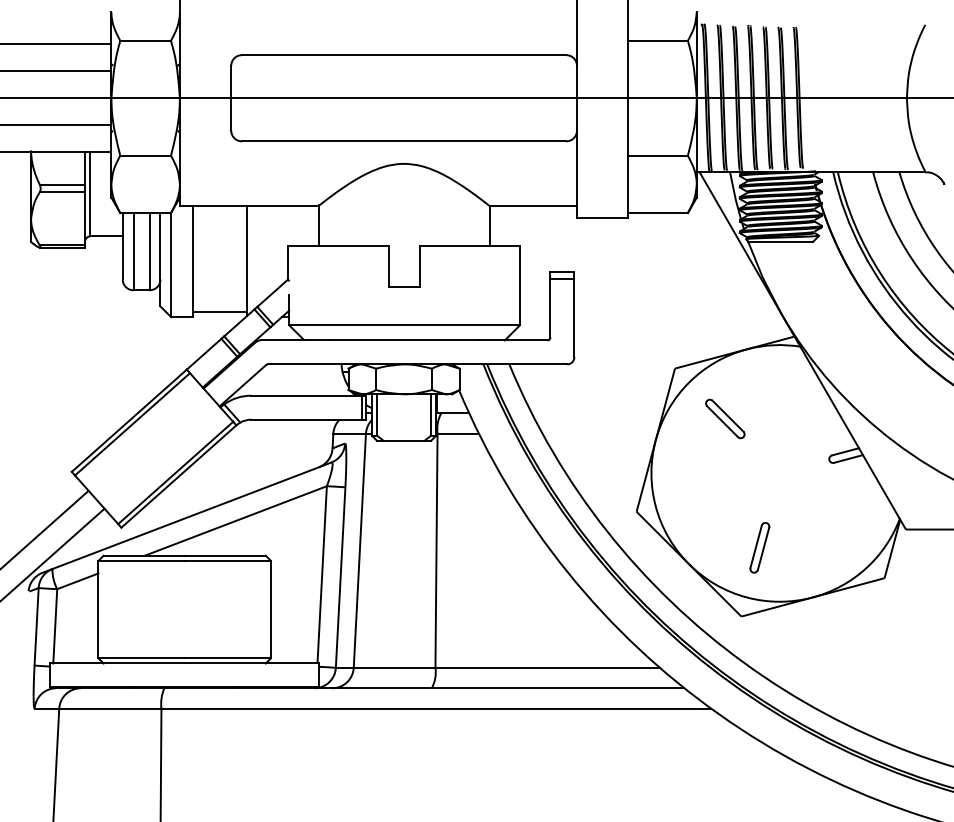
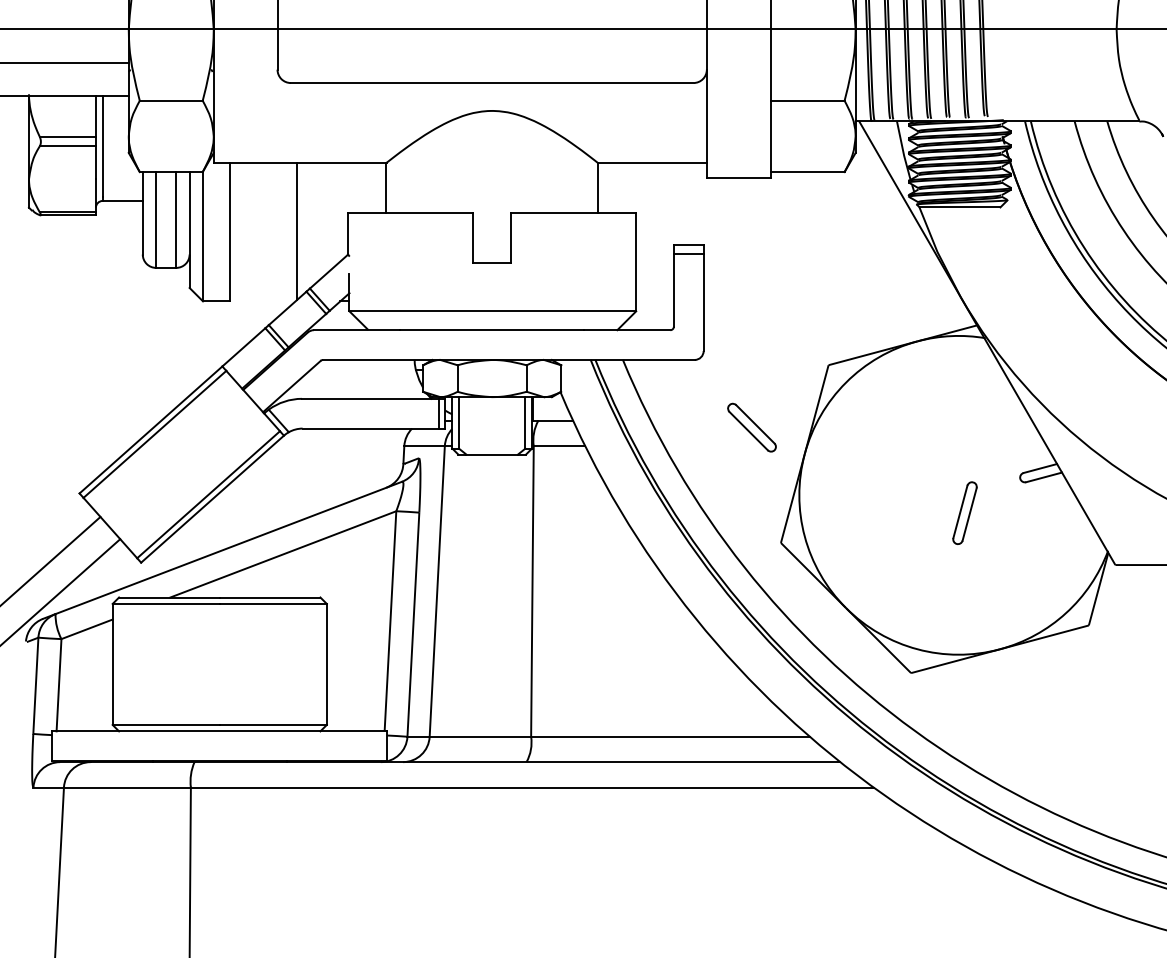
line: (219, 311) -> (262, 294), removed
part: (725, 418) -> (752, 427), moved
part: (759, 547) -> (964, 512), moved

